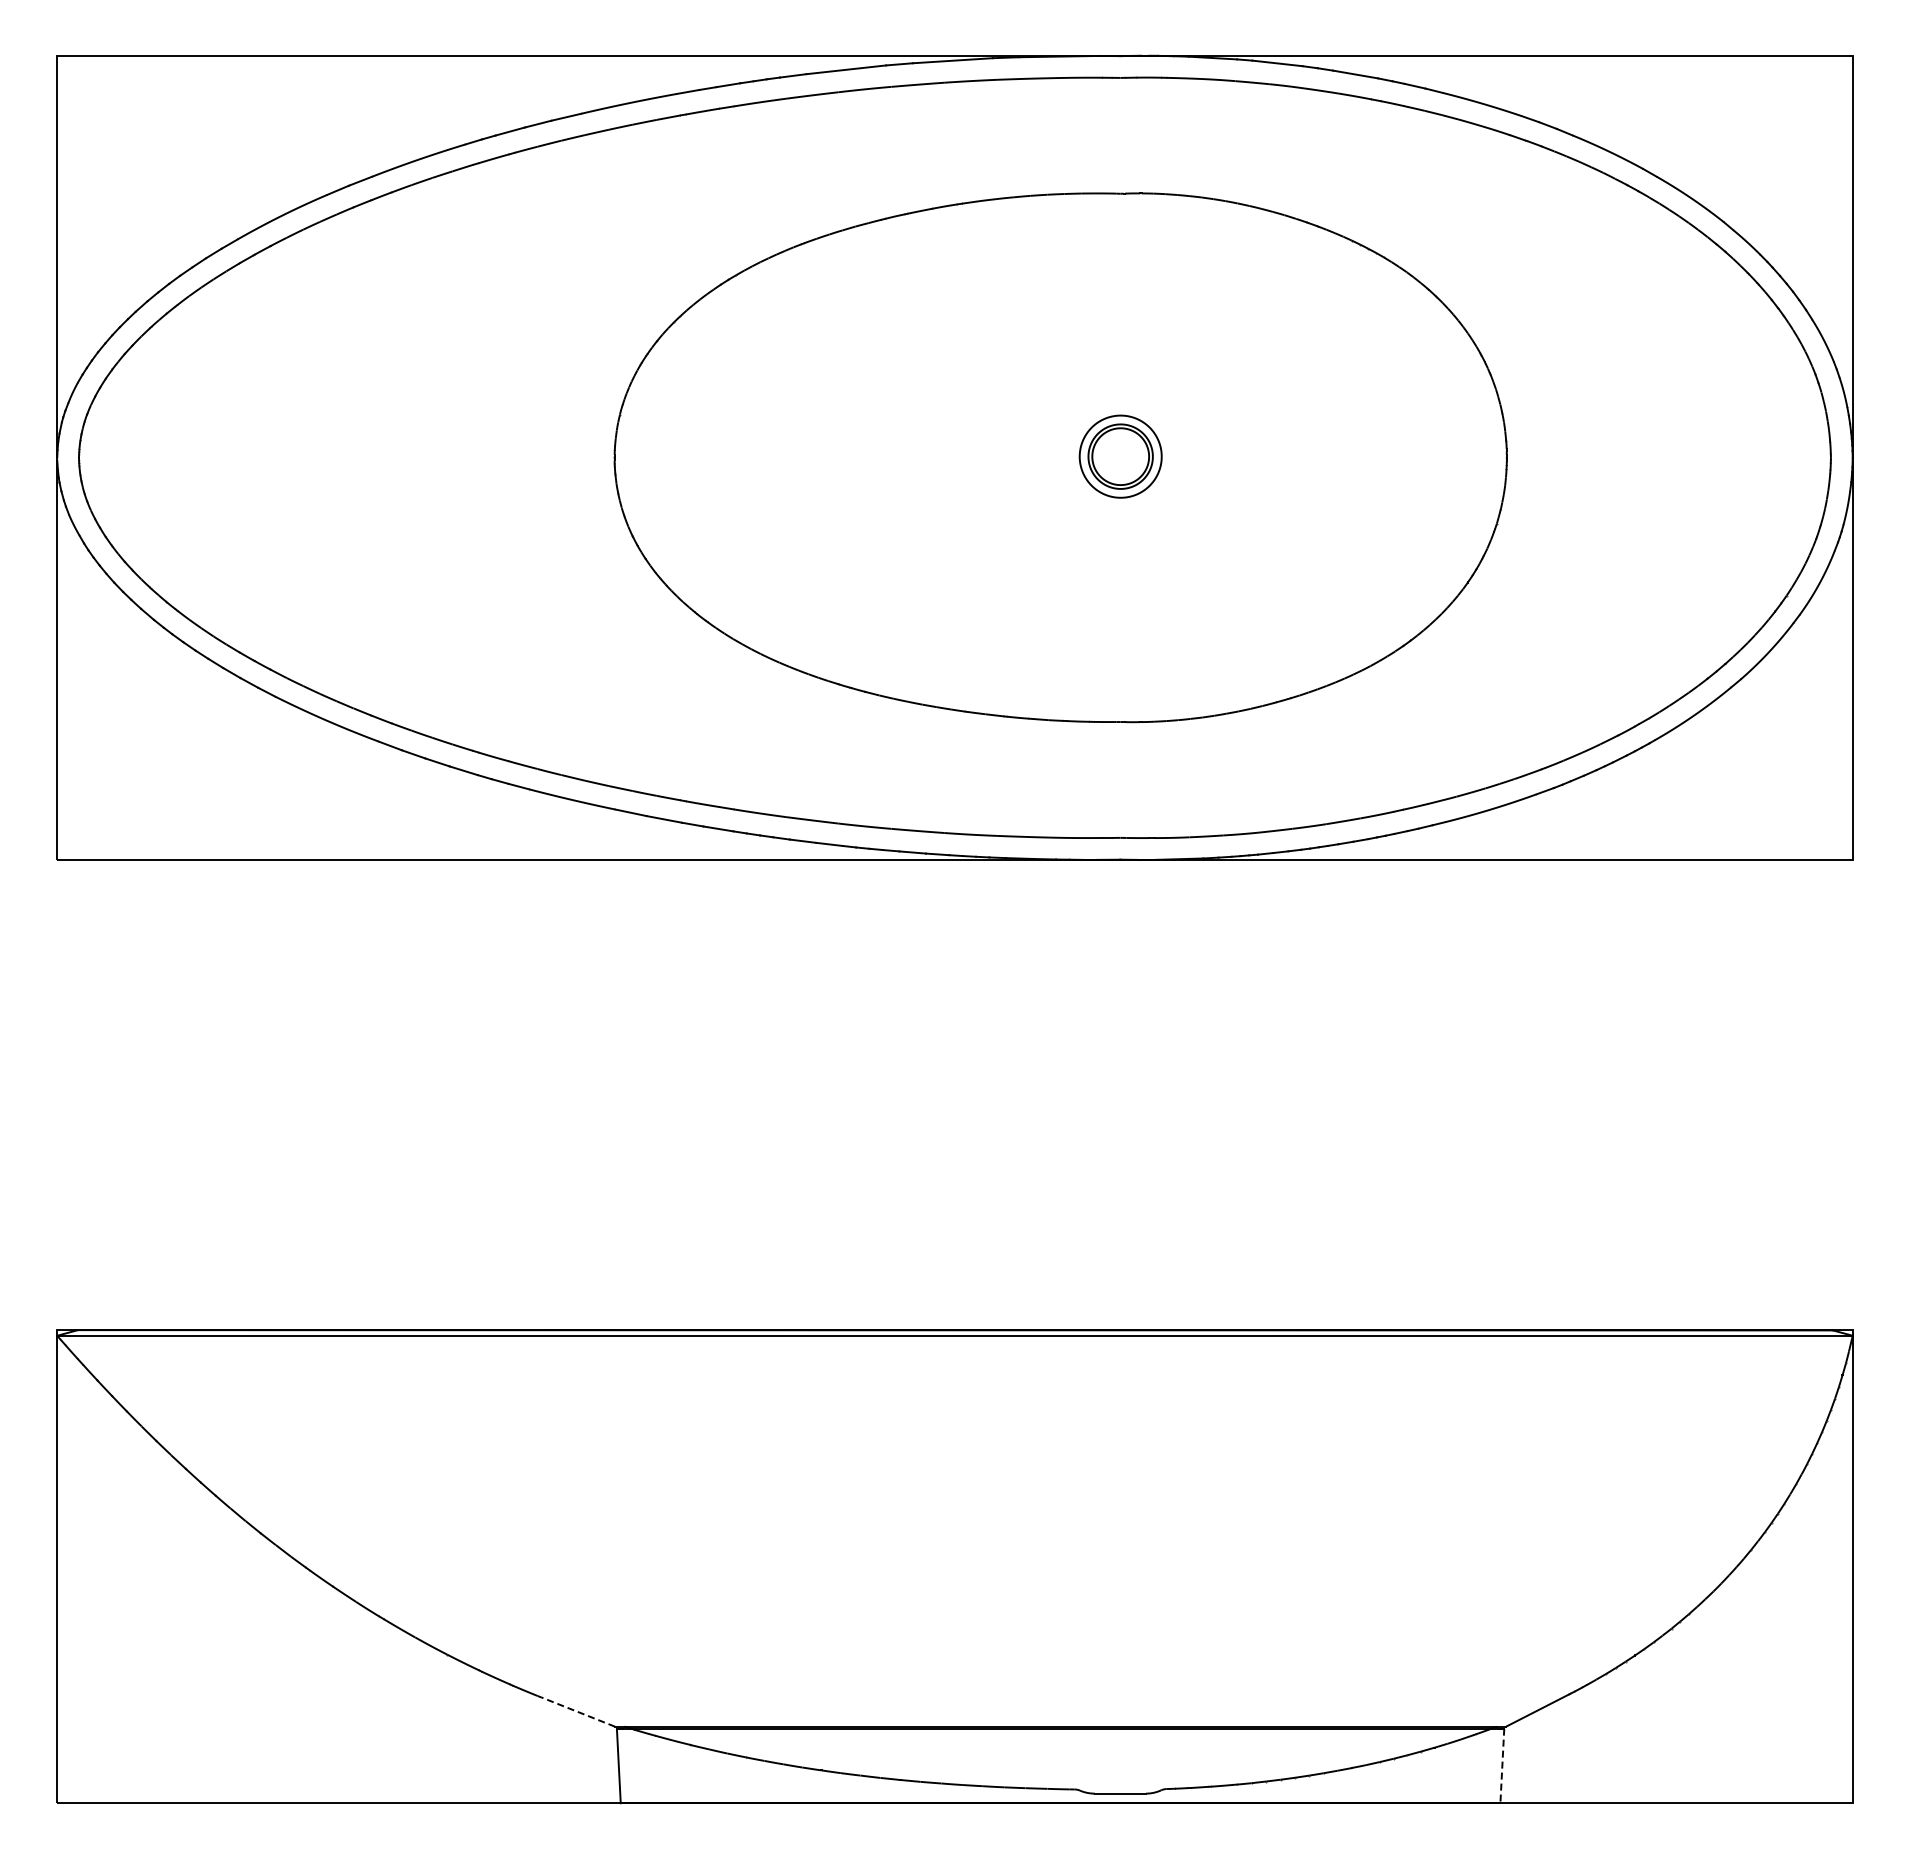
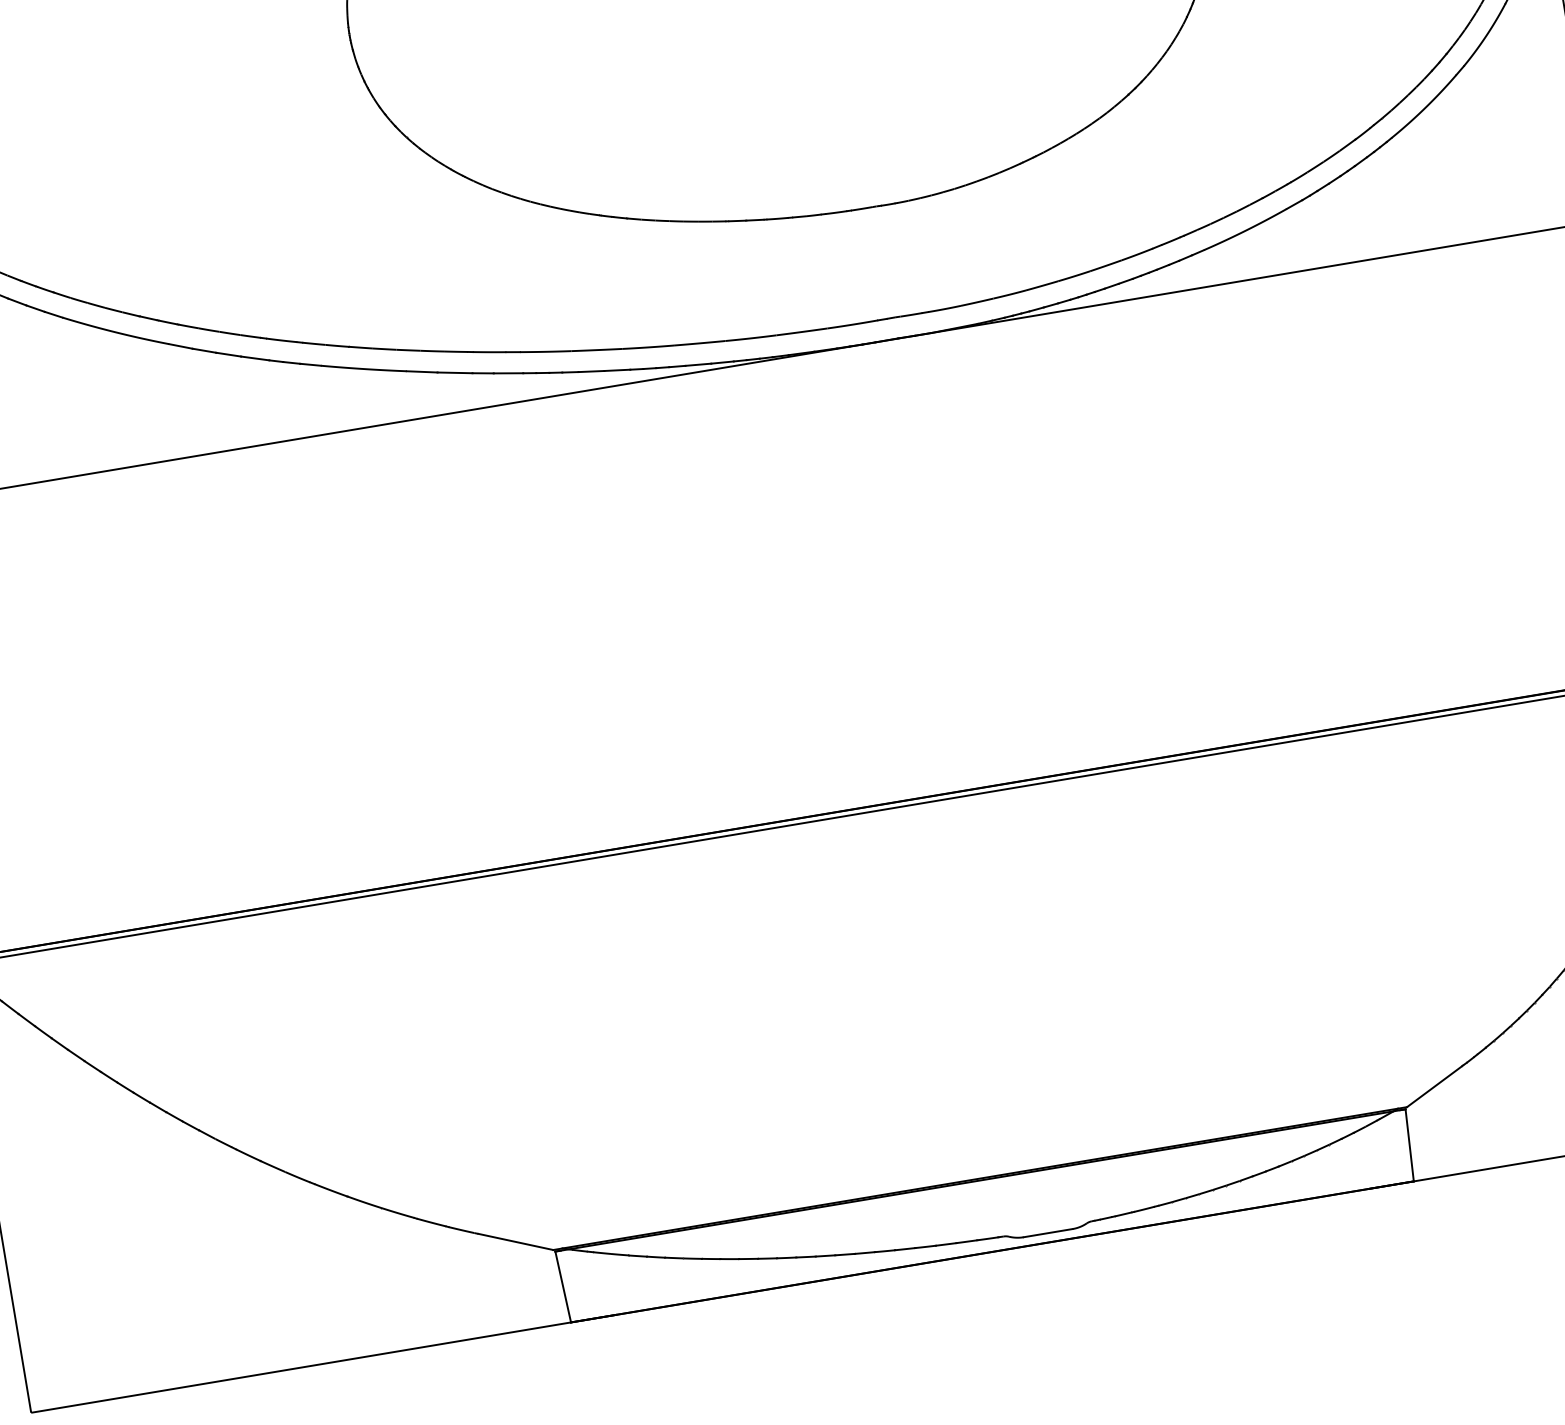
line: (577, 1711) -> (514, 1241), dashed -> solid
line: (1502, 1766) -> (1409, 1145), dashed -> solid

